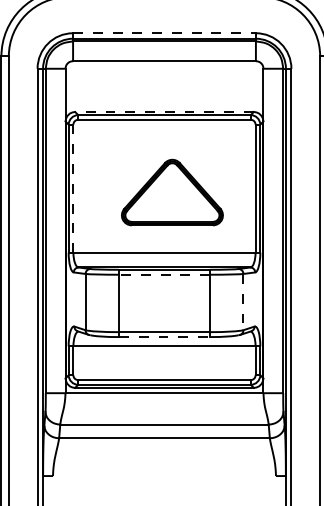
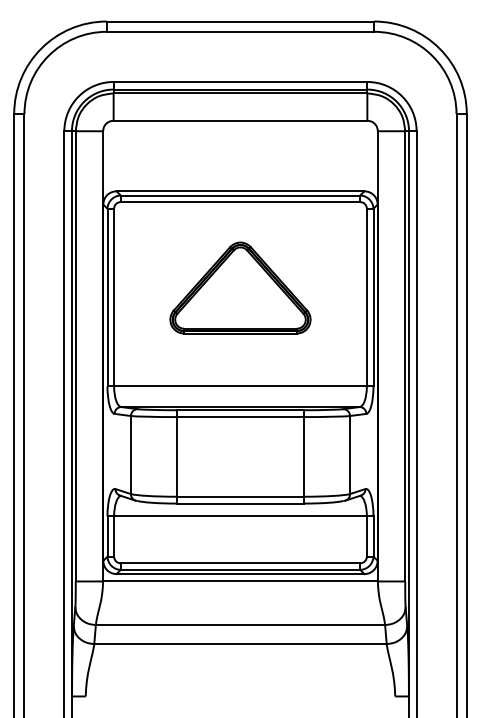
line: (164, 32) -> (240, 81), dashed -> solid
line: (164, 112) -> (240, 191), dashed -> solid
line: (73, 188) -> (114, 297), dashed -> solid
part: (172, 192) -> (240, 287), moved
line: (164, 275) -> (240, 417), dashed -> solid
line: (243, 302) -> (350, 455), dashed -> solid
line: (164, 337) -> (240, 503), dashed -> solid

